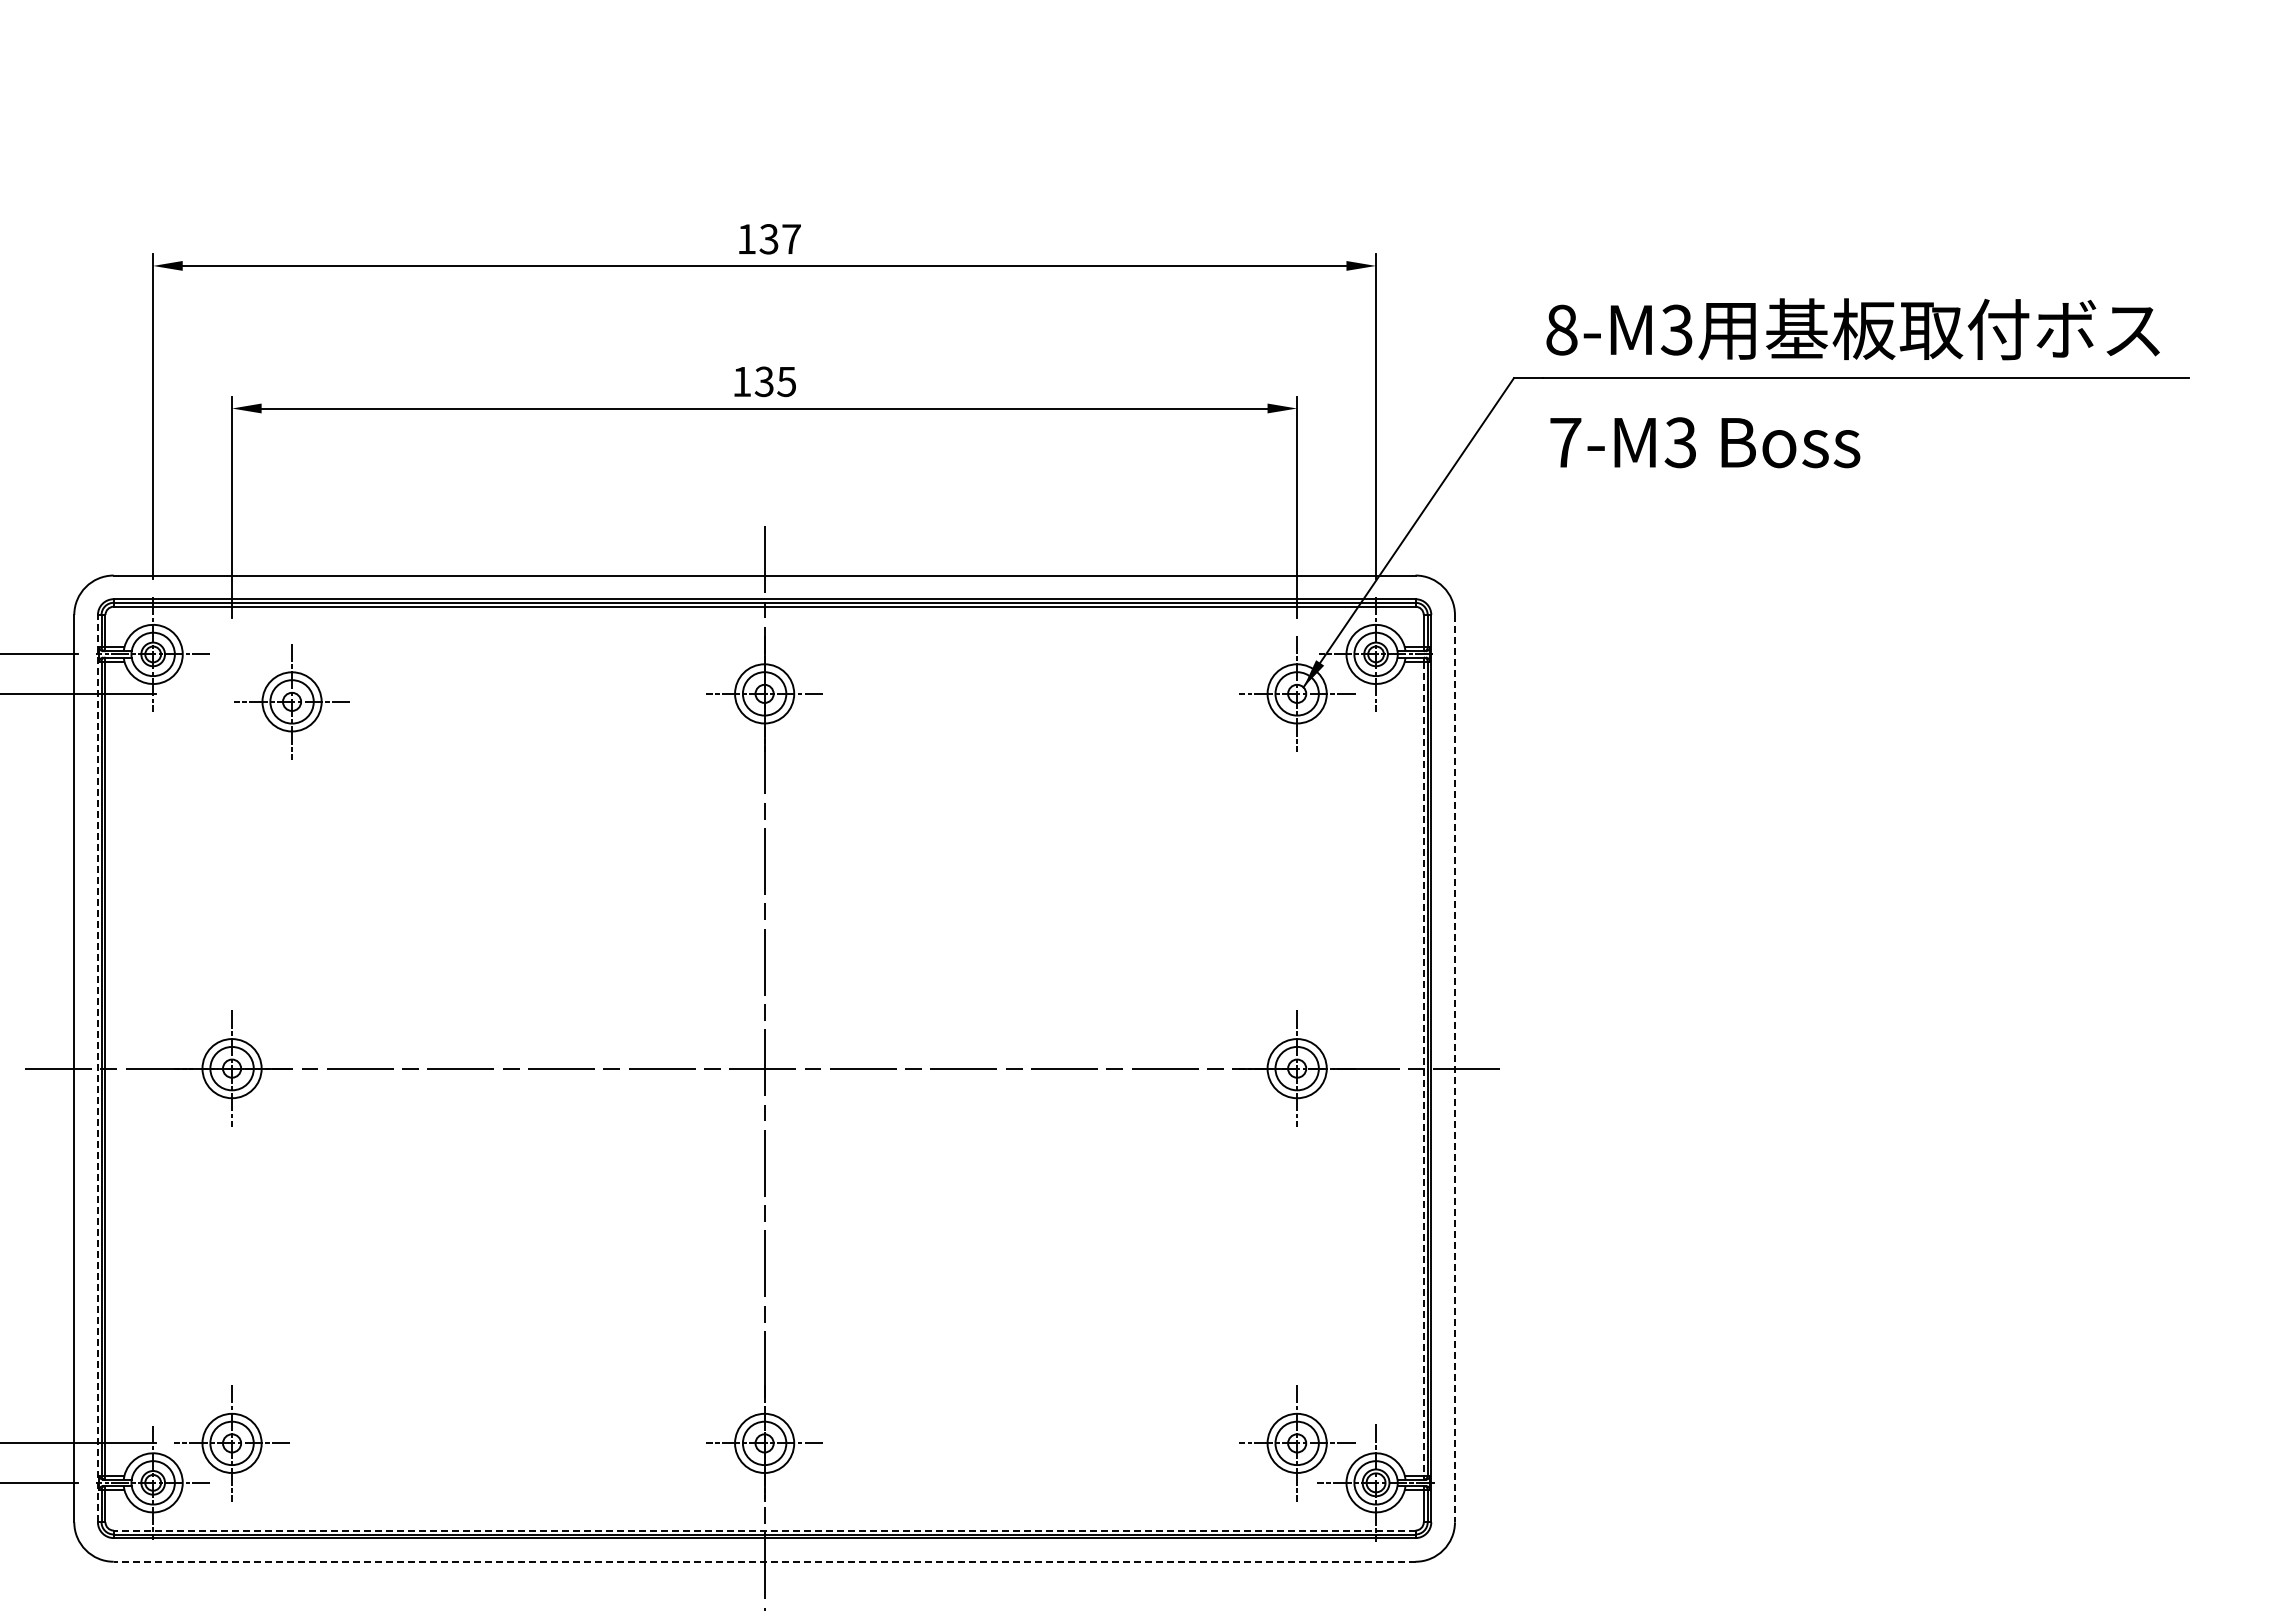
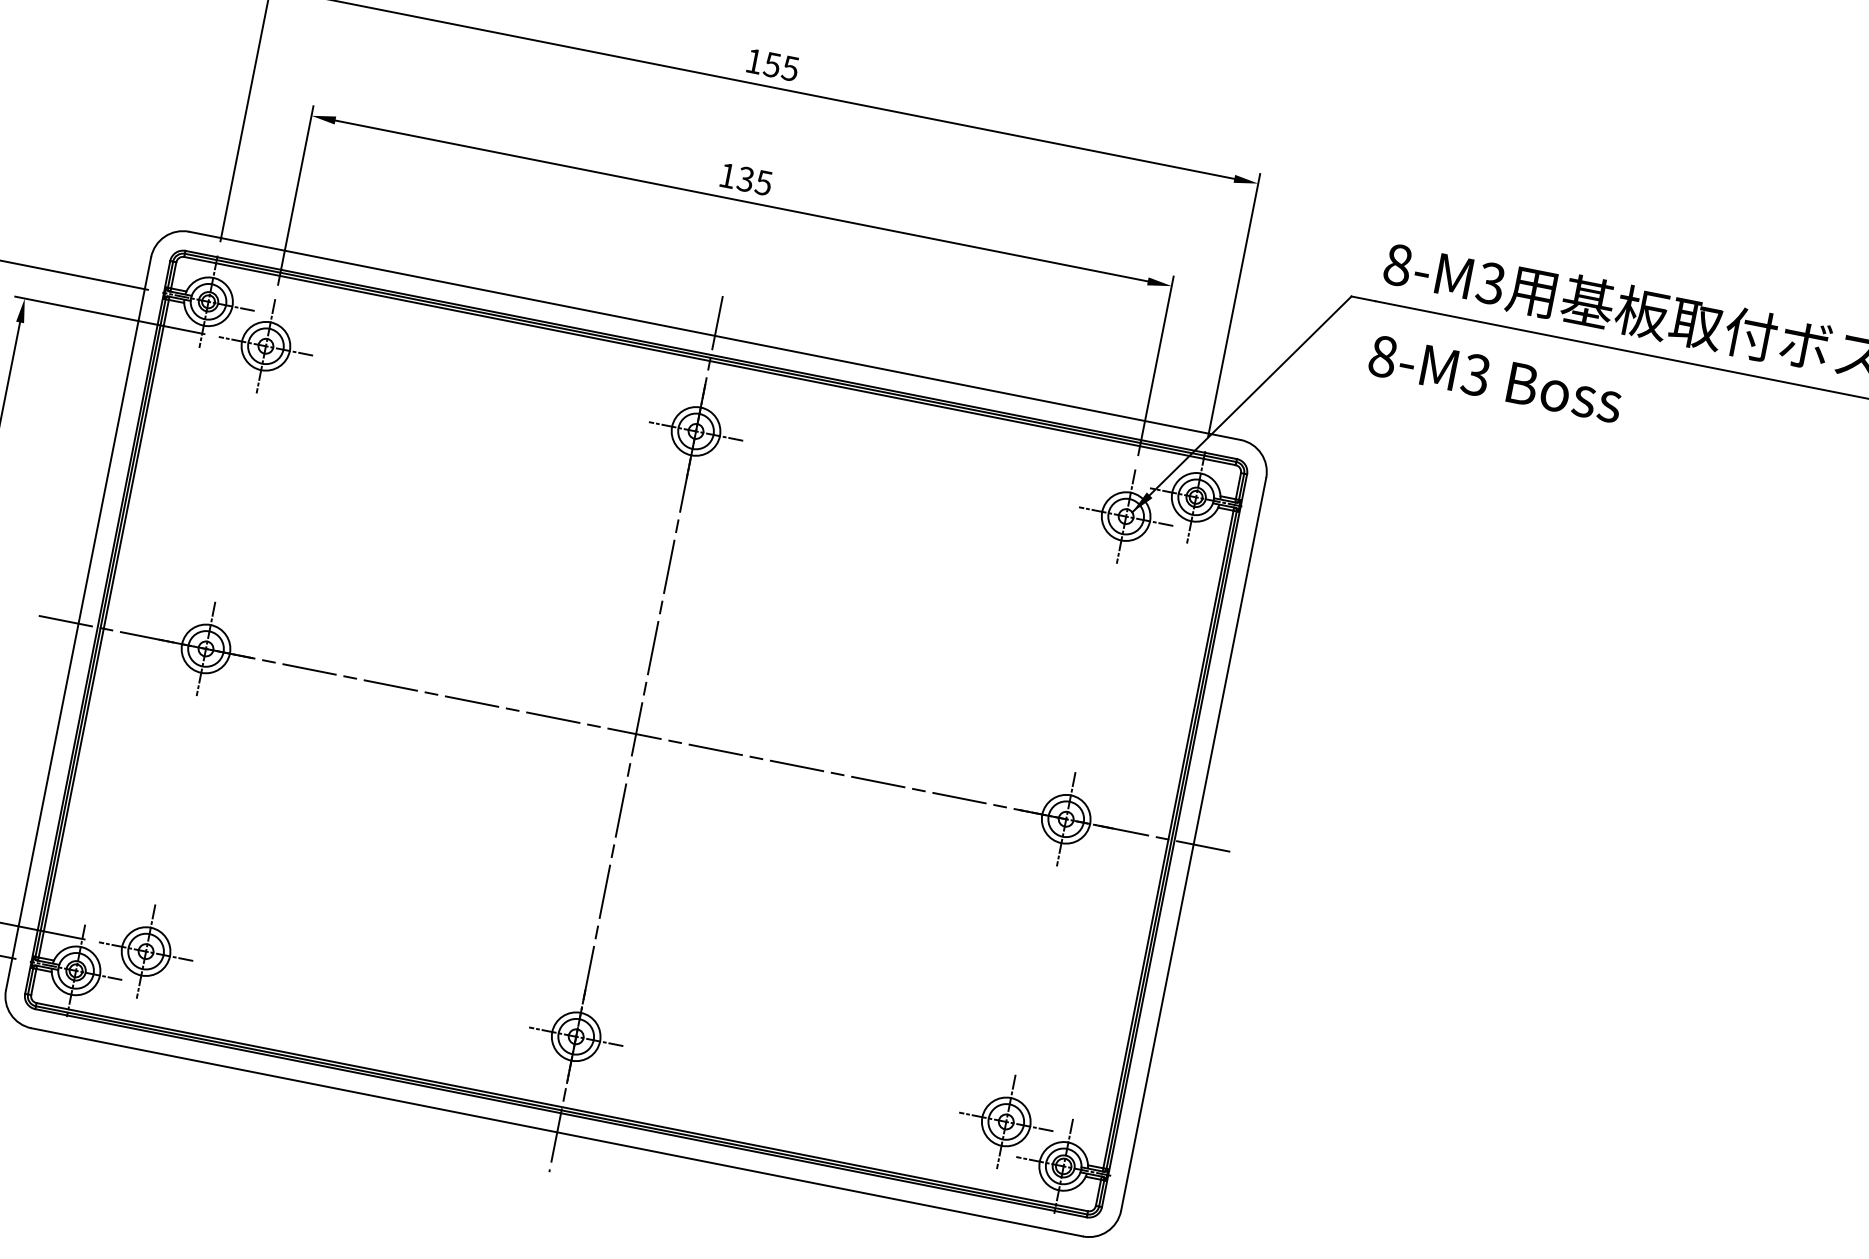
text: (780, 239) -> (781, 67), 137 -> 155
text: (1565, 442) -> (1383, 356), 7-M3 -> 8-M3
part: (291, 701) -> (265, 345), moved
line: (97, 1068) -> (97, 627), dashed -> solid
line: (1454, 1068) -> (1193, 844), dashed -> solid
line: (1423, 1069) -> (1168, 840), dashed -> solid
line: (764, 1530) -> (562, 1107), dashed -> solid
line: (764, 1561) -> (557, 1132), dashed -> solid

